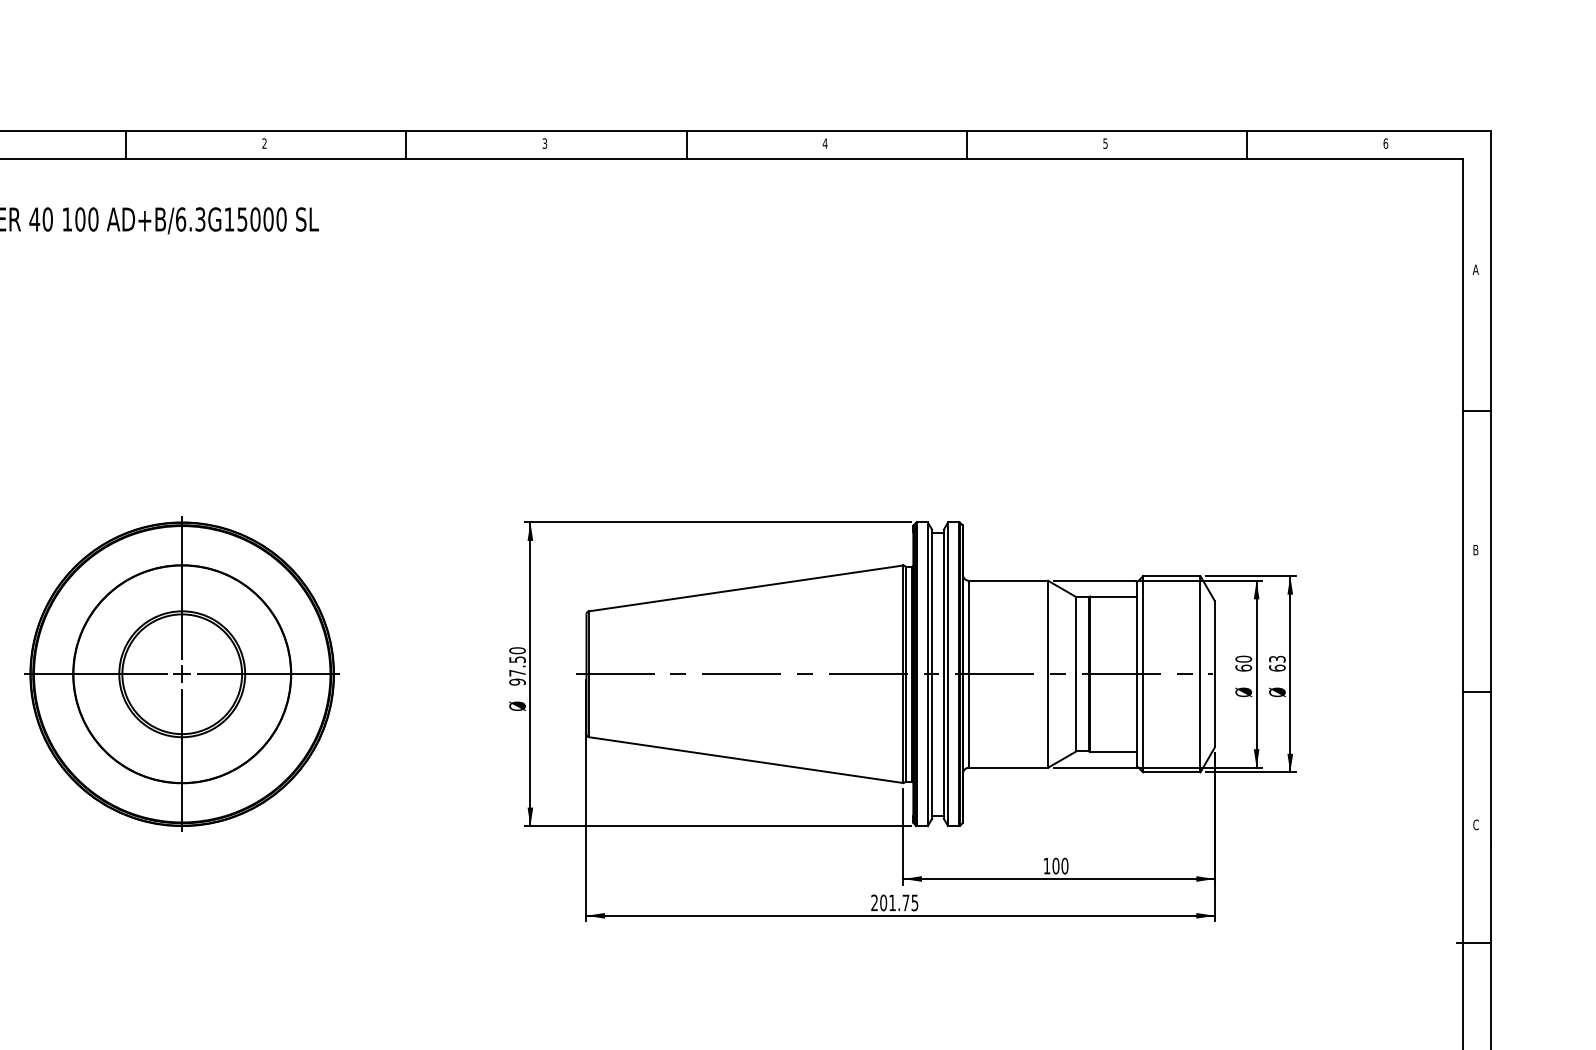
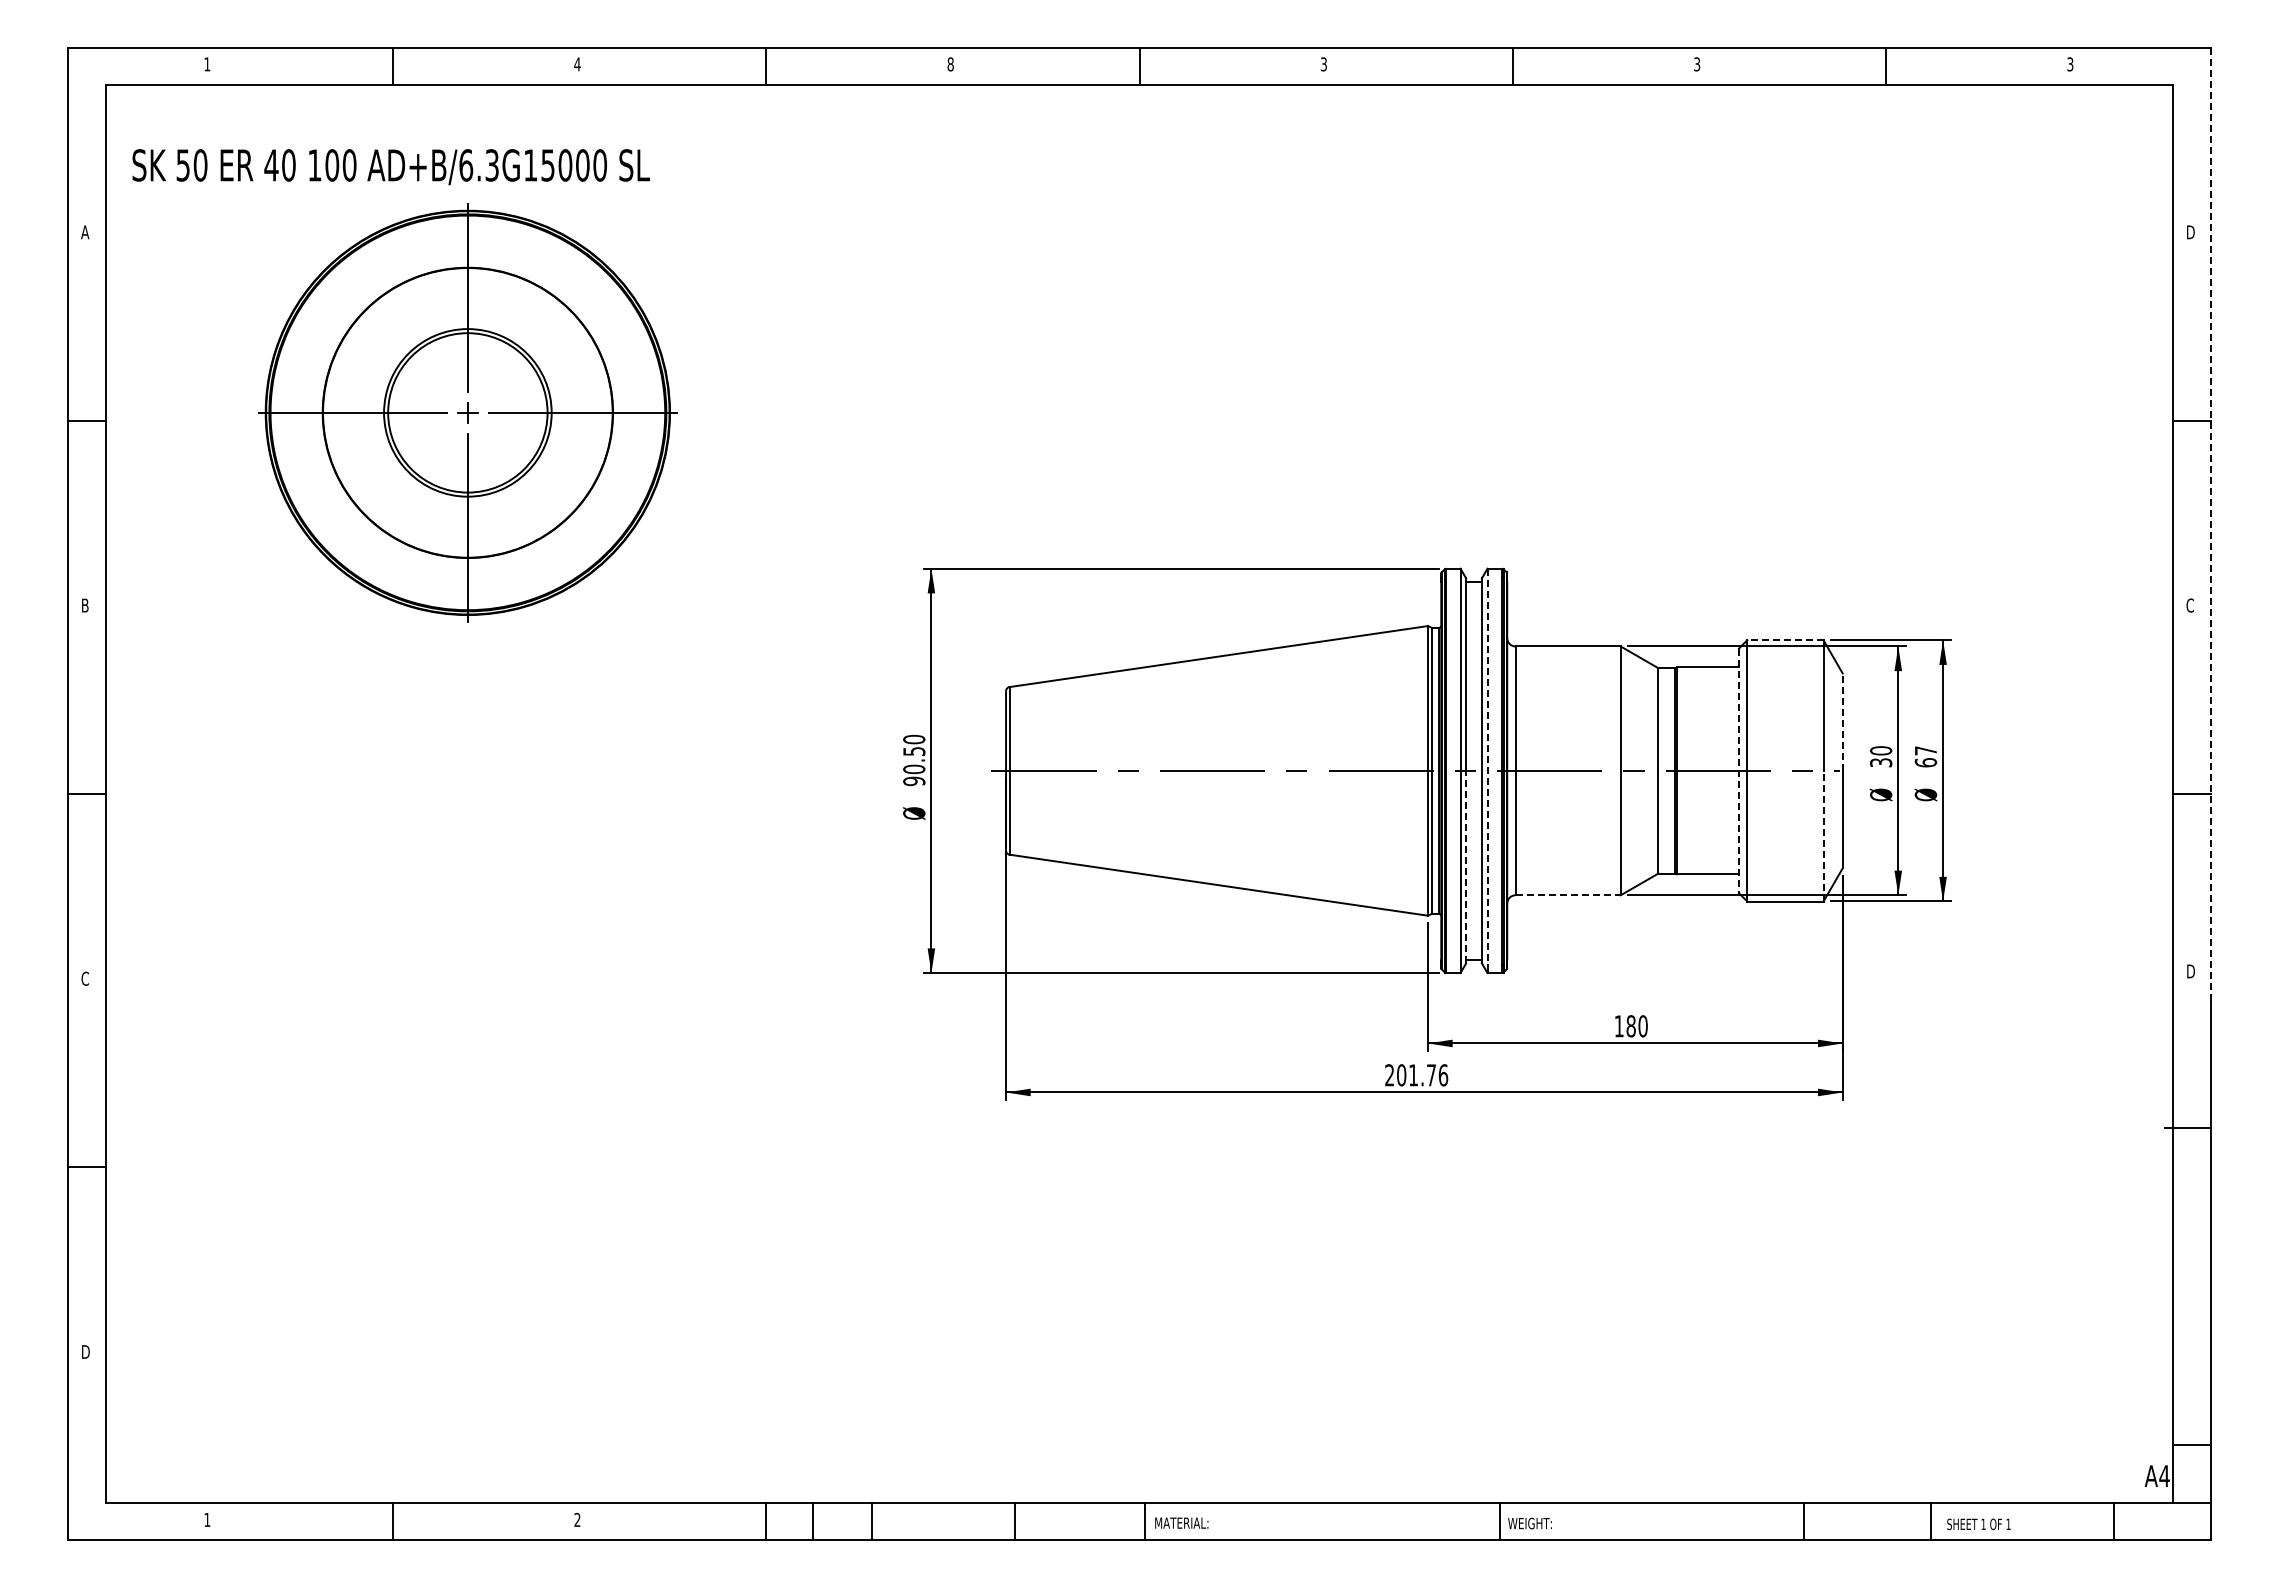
text: (1105, 142) -> (1697, 63), 5 -> 3
text: (264, 143) -> (577, 64), 2 -> 4
text: (544, 143) -> (950, 64), 3 -> 8
text: (824, 143) -> (1323, 64), 4 -> 3
text: (1385, 143) -> (2070, 64), 6 -> 3
text: (1476, 269) -> (2190, 232), A -> D
line: (1491, 489) -> (2210, 524), solid -> dashed
text: (1475, 550) -> (2189, 605), B -> C
line: (1171, 576) -> (1784, 640), solid -> dashed
line: (1214, 637) -> (1842, 722), solid -> dashed
text: (1277, 658) -> (1925, 750), 63 -> 67
text: (1244, 667) -> (1881, 762), 60 -> 30
line: (948, 671) -> (1487, 767), solid -> dashed
part: (181, 673) -> (467, 412), moved
text: (517, 673) -> (914, 769), 97.50 -> 90.50
line: (1137, 674) -> (1739, 771), solid -> dashed
line: (1200, 722) -> (1823, 835), solid -> dashed
line: (932, 746) -> (1466, 866), solid -> dashed
line: (1008, 767) -> (1568, 895), solid -> dashed
text: (1476, 824) -> (2190, 971), C -> D
text: (1055, 866) -> (1630, 1026), 100 -> 180
text: (915, 903) -> (1443, 1075), 201.75 -> 201.76

